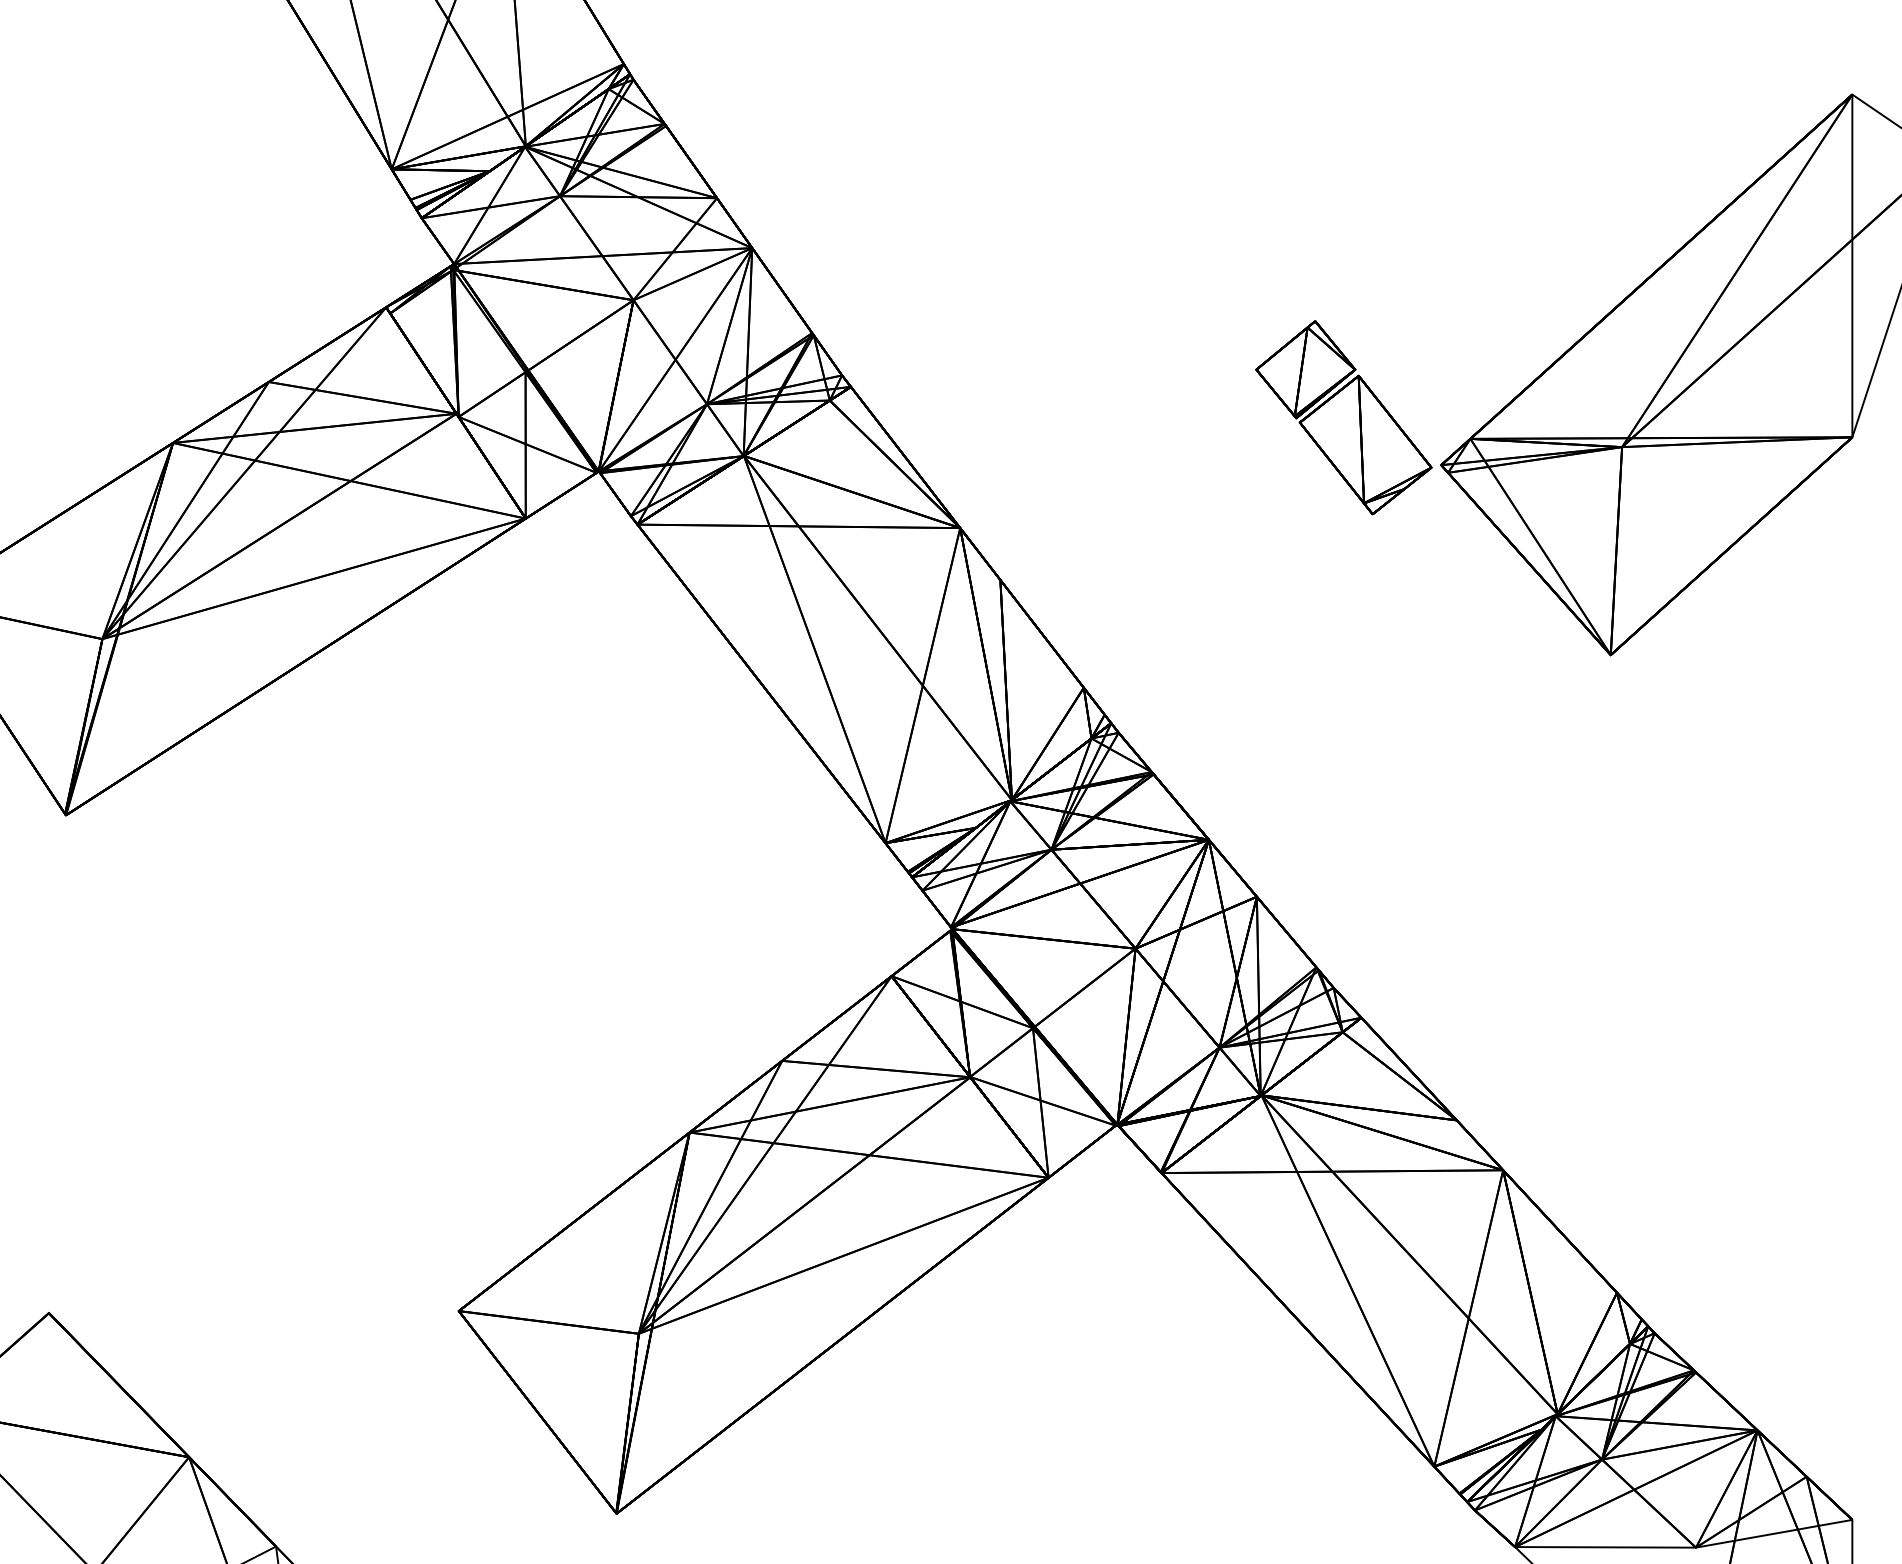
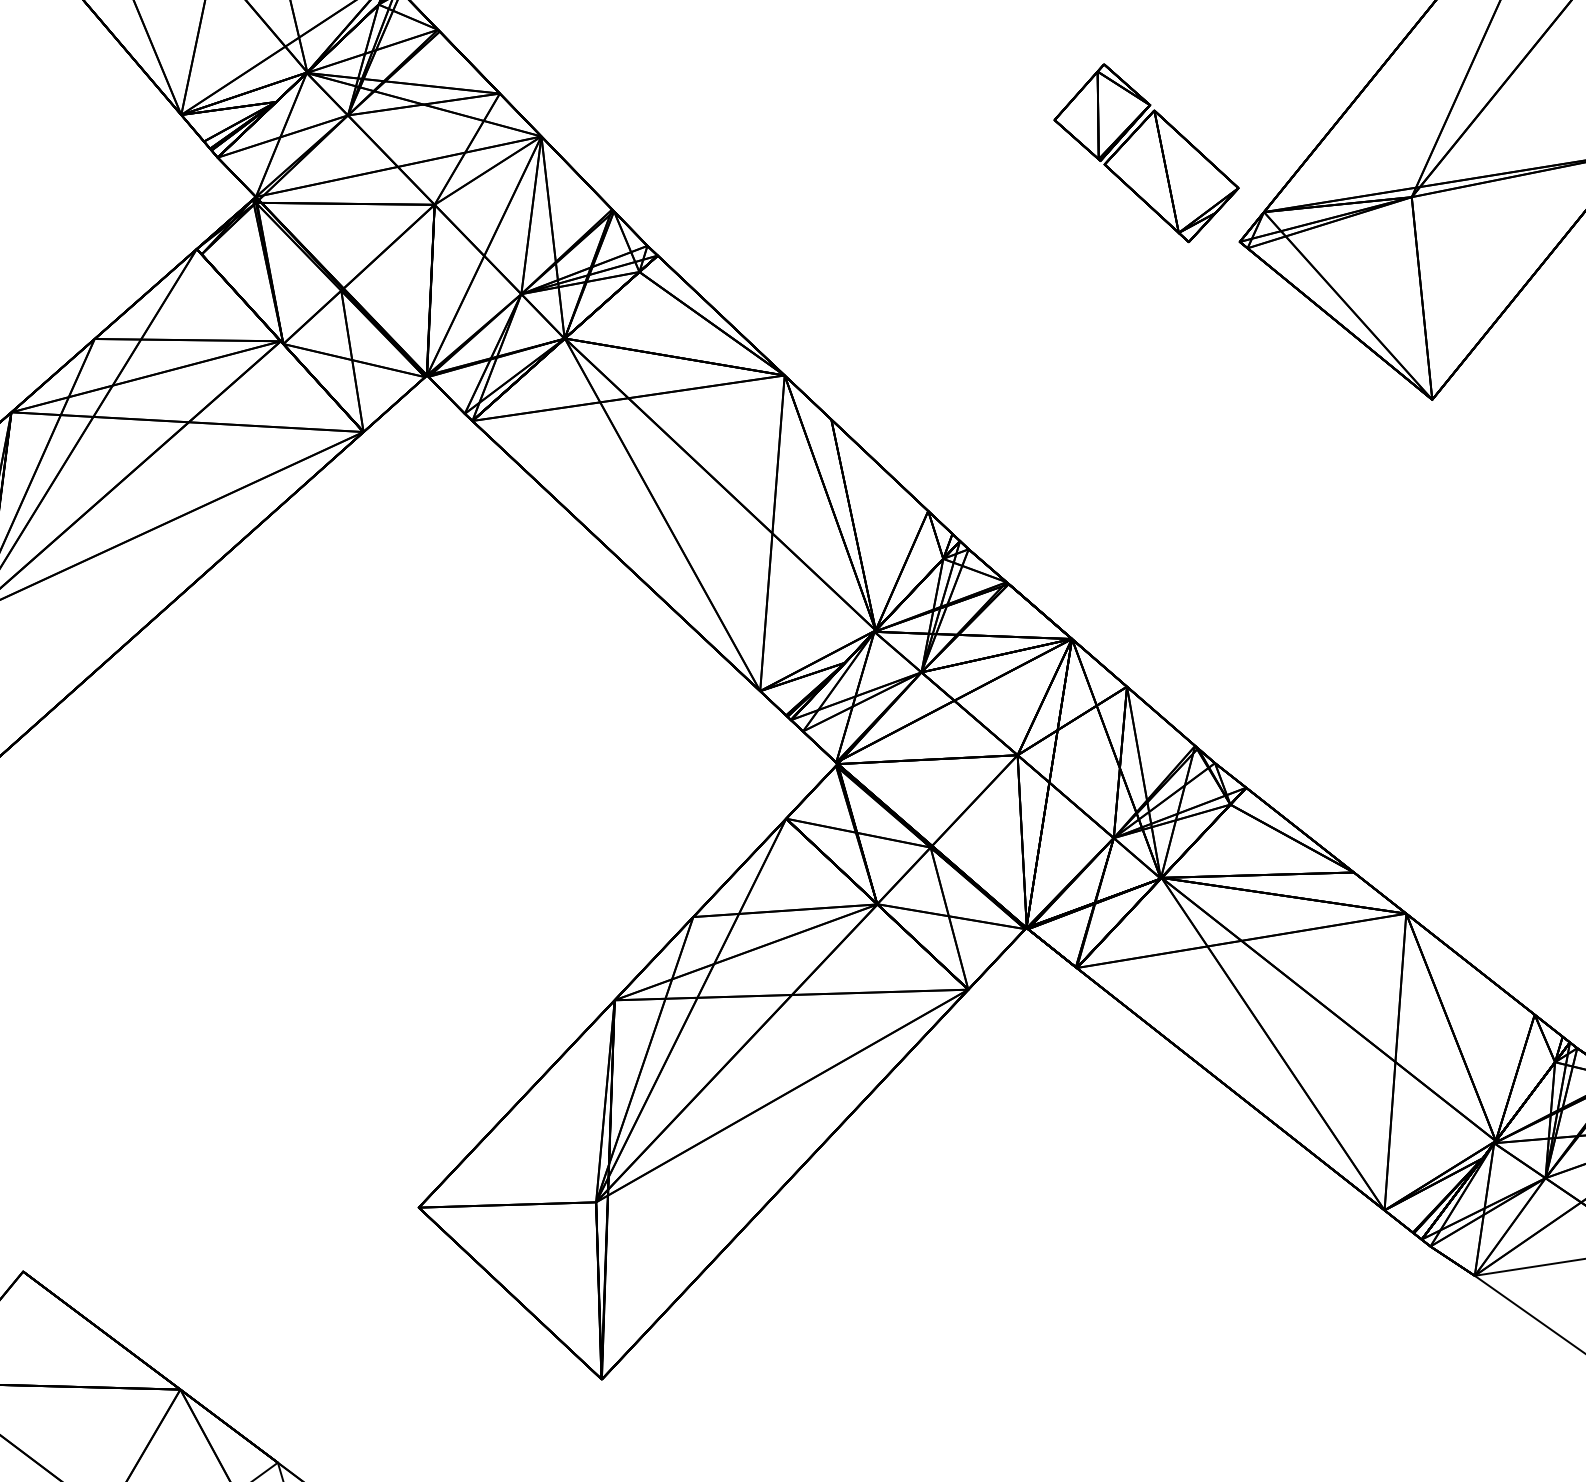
part: (1343, 417) -> (1145, 153), moved

